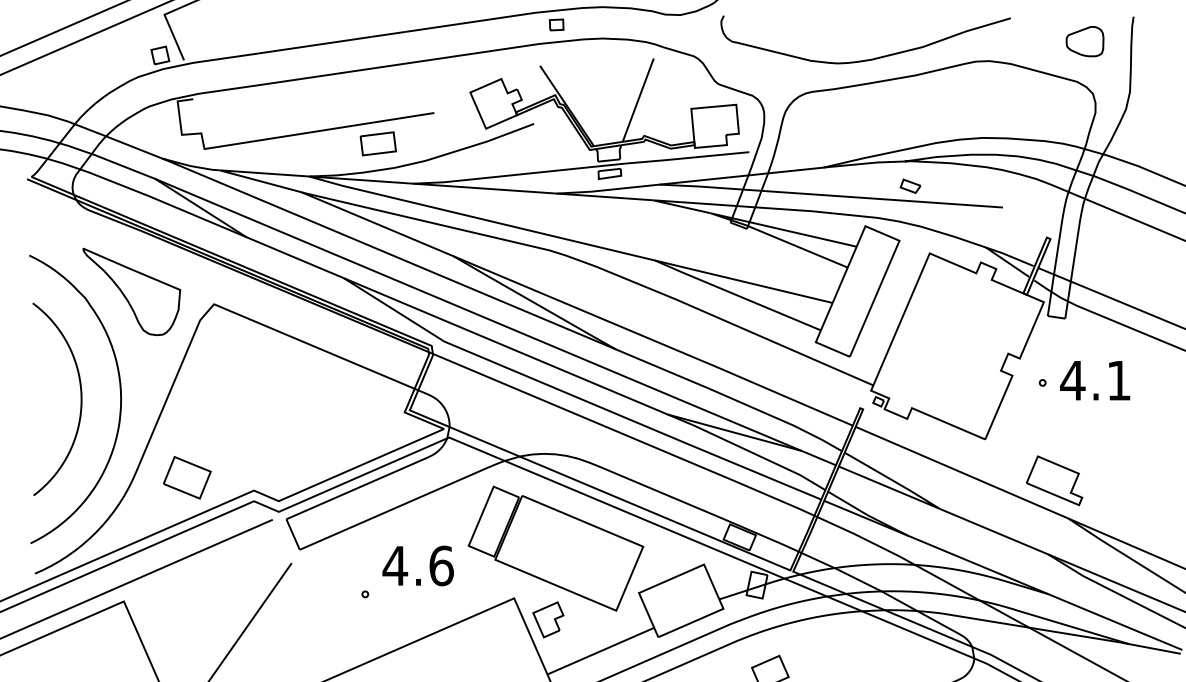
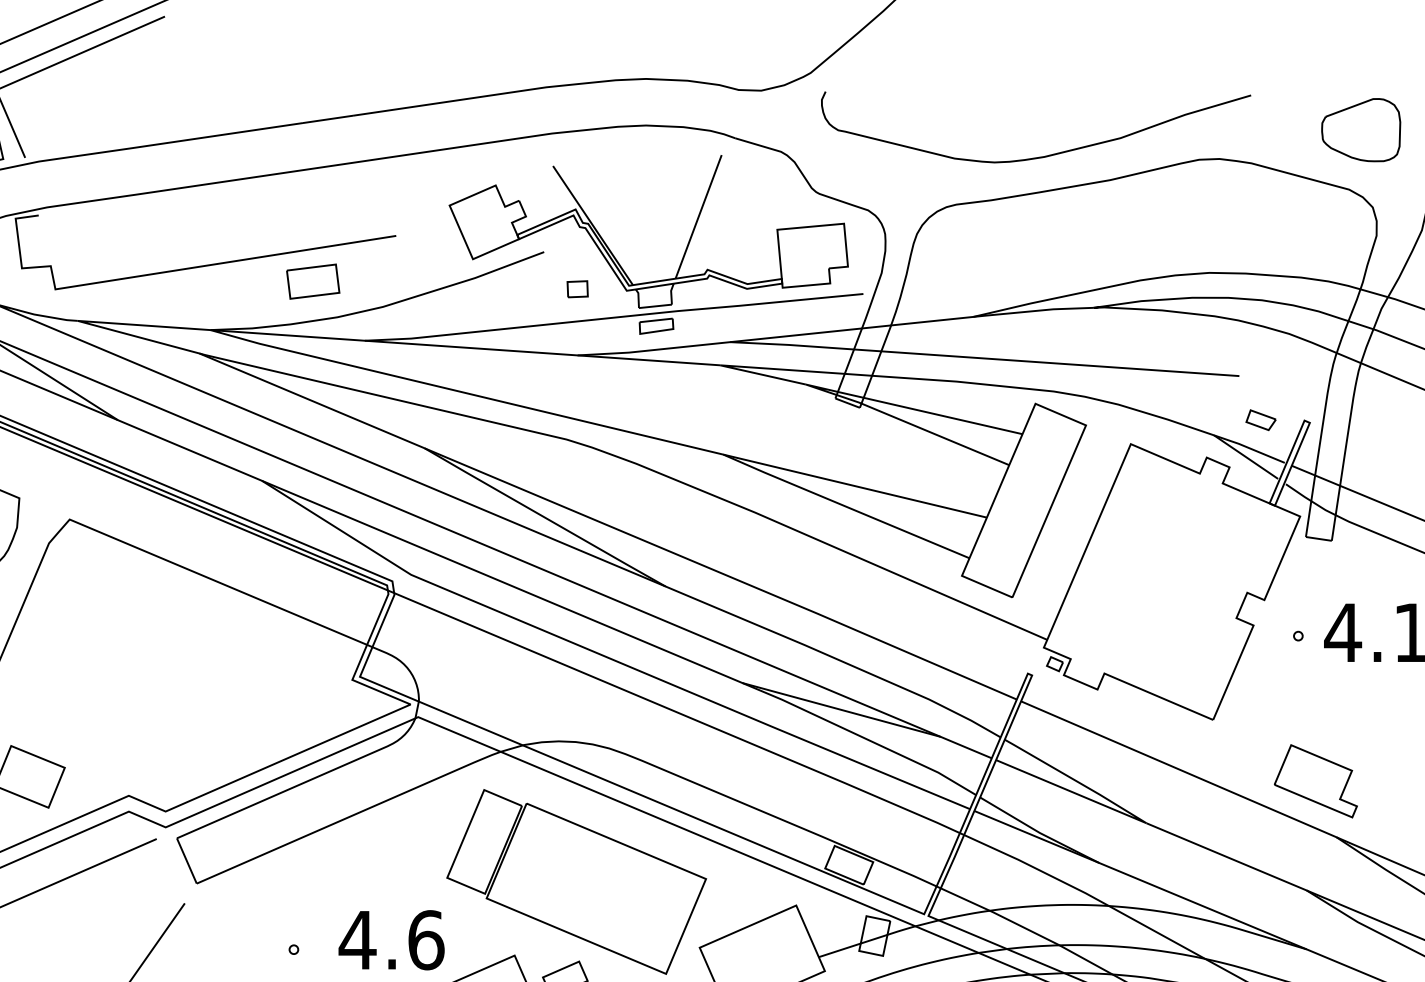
part: (556, 24) -> (577, 288), moved
part: (1084, 41) -> (1360, 129), size x1.43
part: (910, 185) -> (1260, 419), moved
text: (417, 565) -> (390, 939), moved

